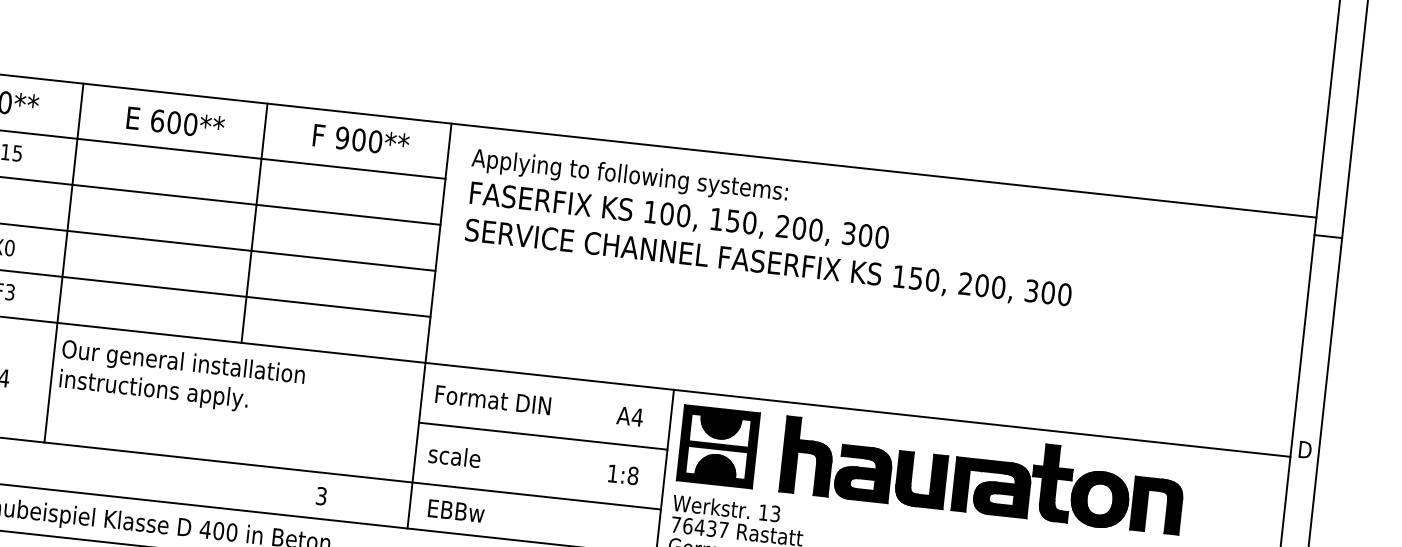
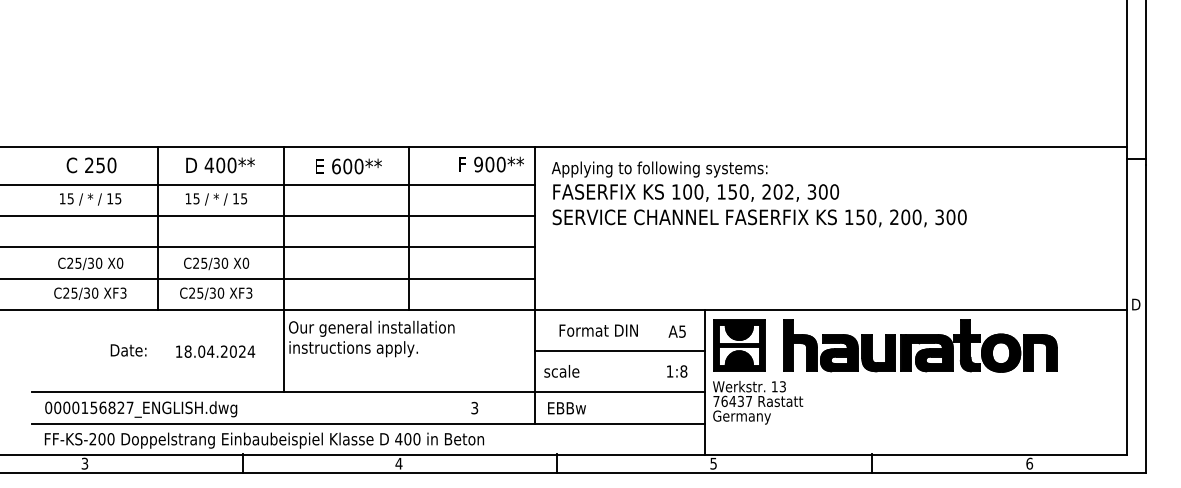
text: (361, 140) -> (491, 164), moved
text: (816, 229) -> (789, 191), 200, -> 202,
text: (492, 399) -> (598, 330), moved
text: (637, 417) -> (682, 331), A4 -> A5

